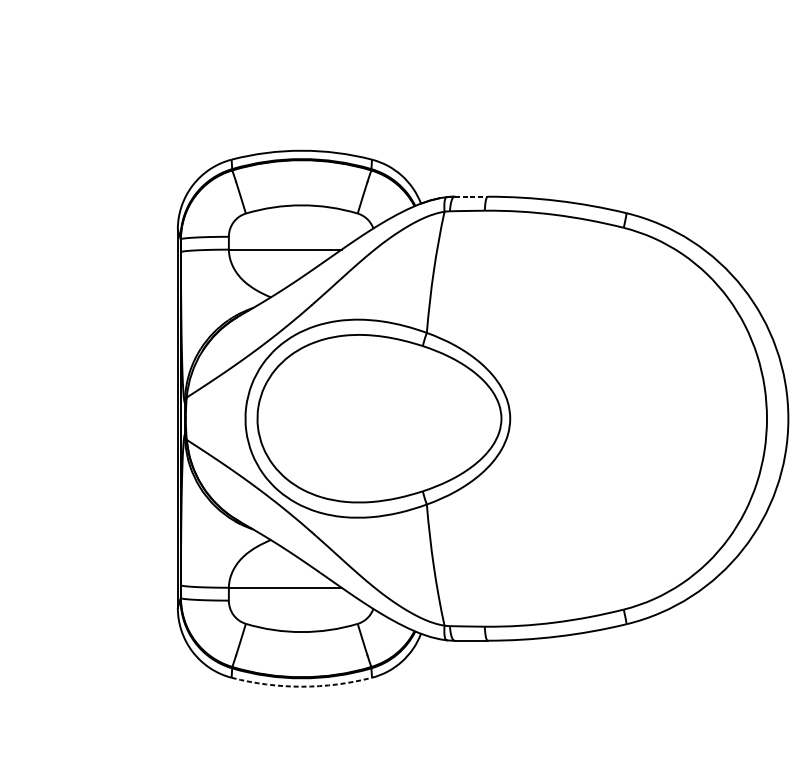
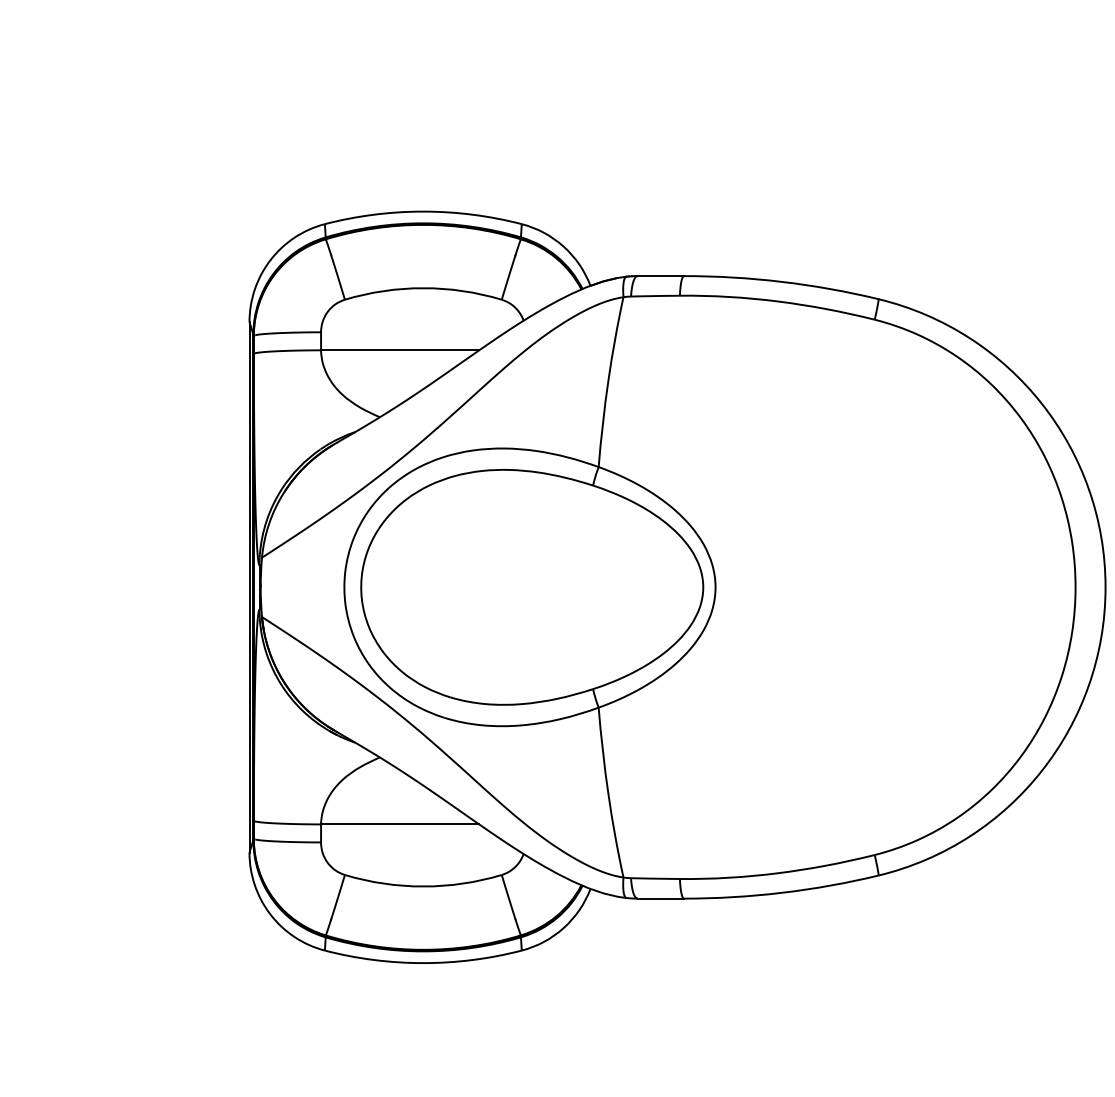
line: (471, 197) -> (661, 276), dashed -> solid
arc: (301, 686) -> (423, 963), dashed -> solid

